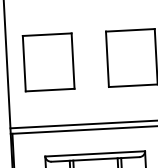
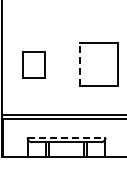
line: (106, 58) -> (79, 64), solid -> dashed
part: (47, 62) -> (33, 64), size x0.6
line: (95, 153) -> (66, 137), solid -> dashed

